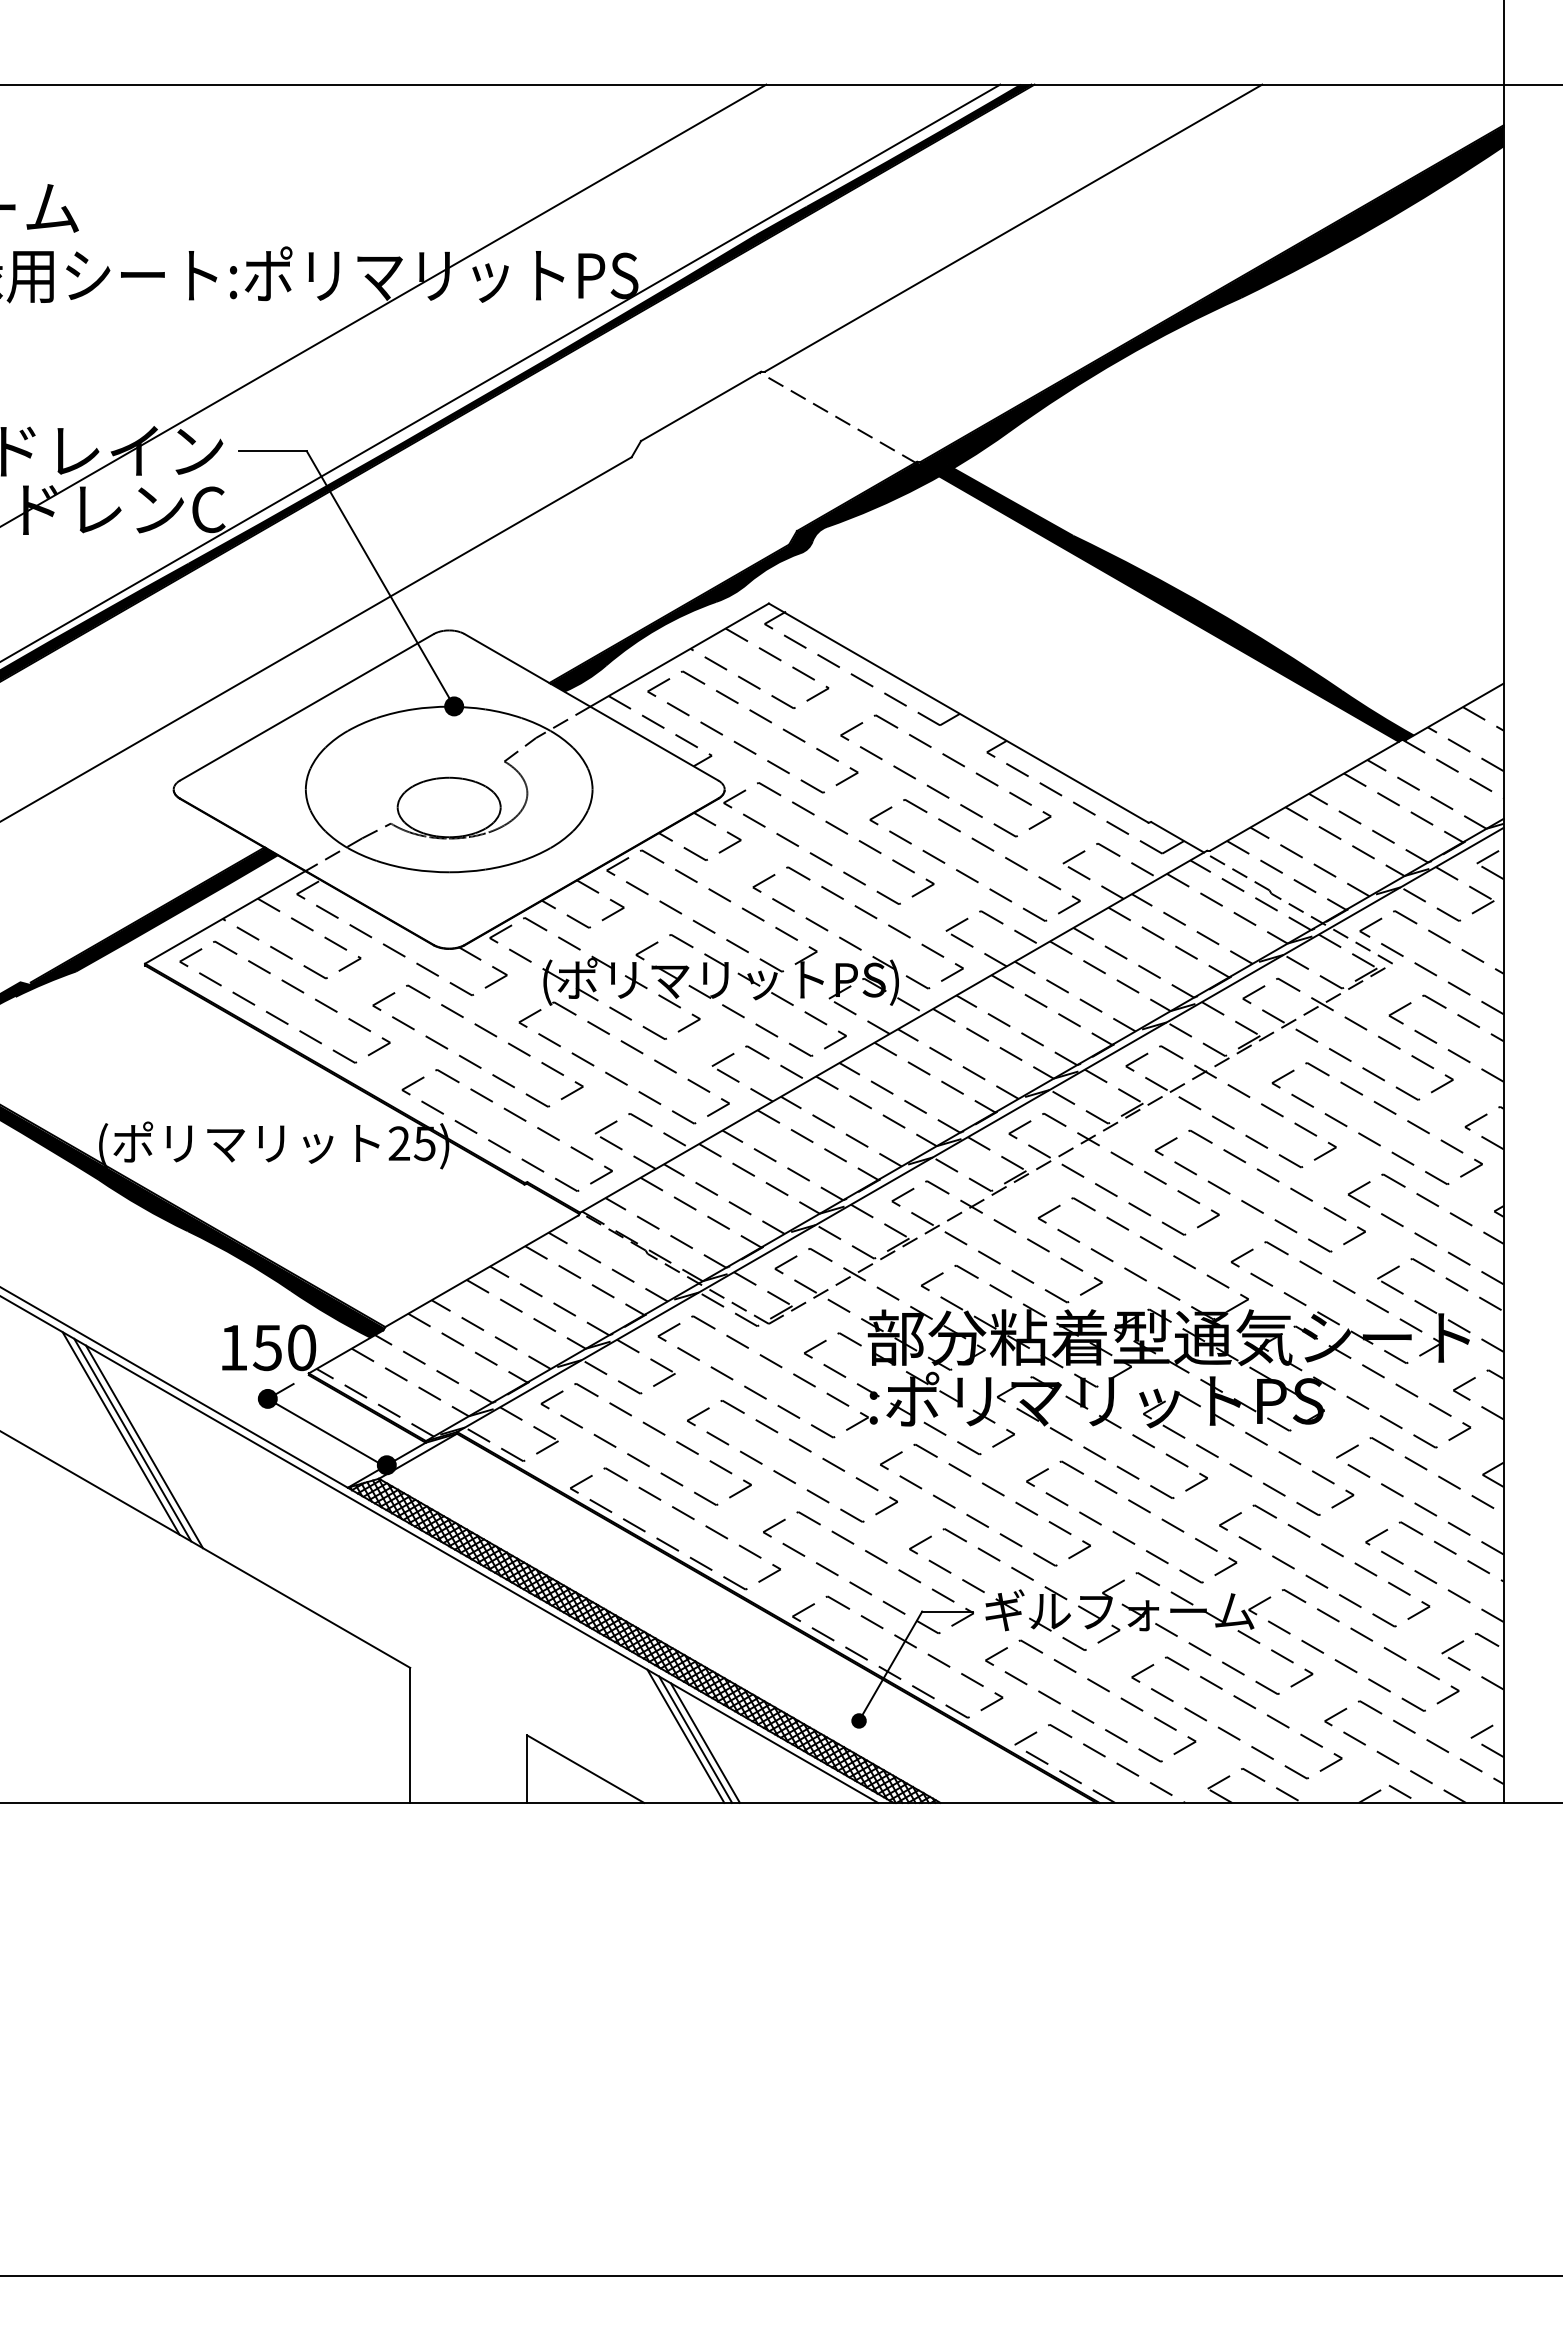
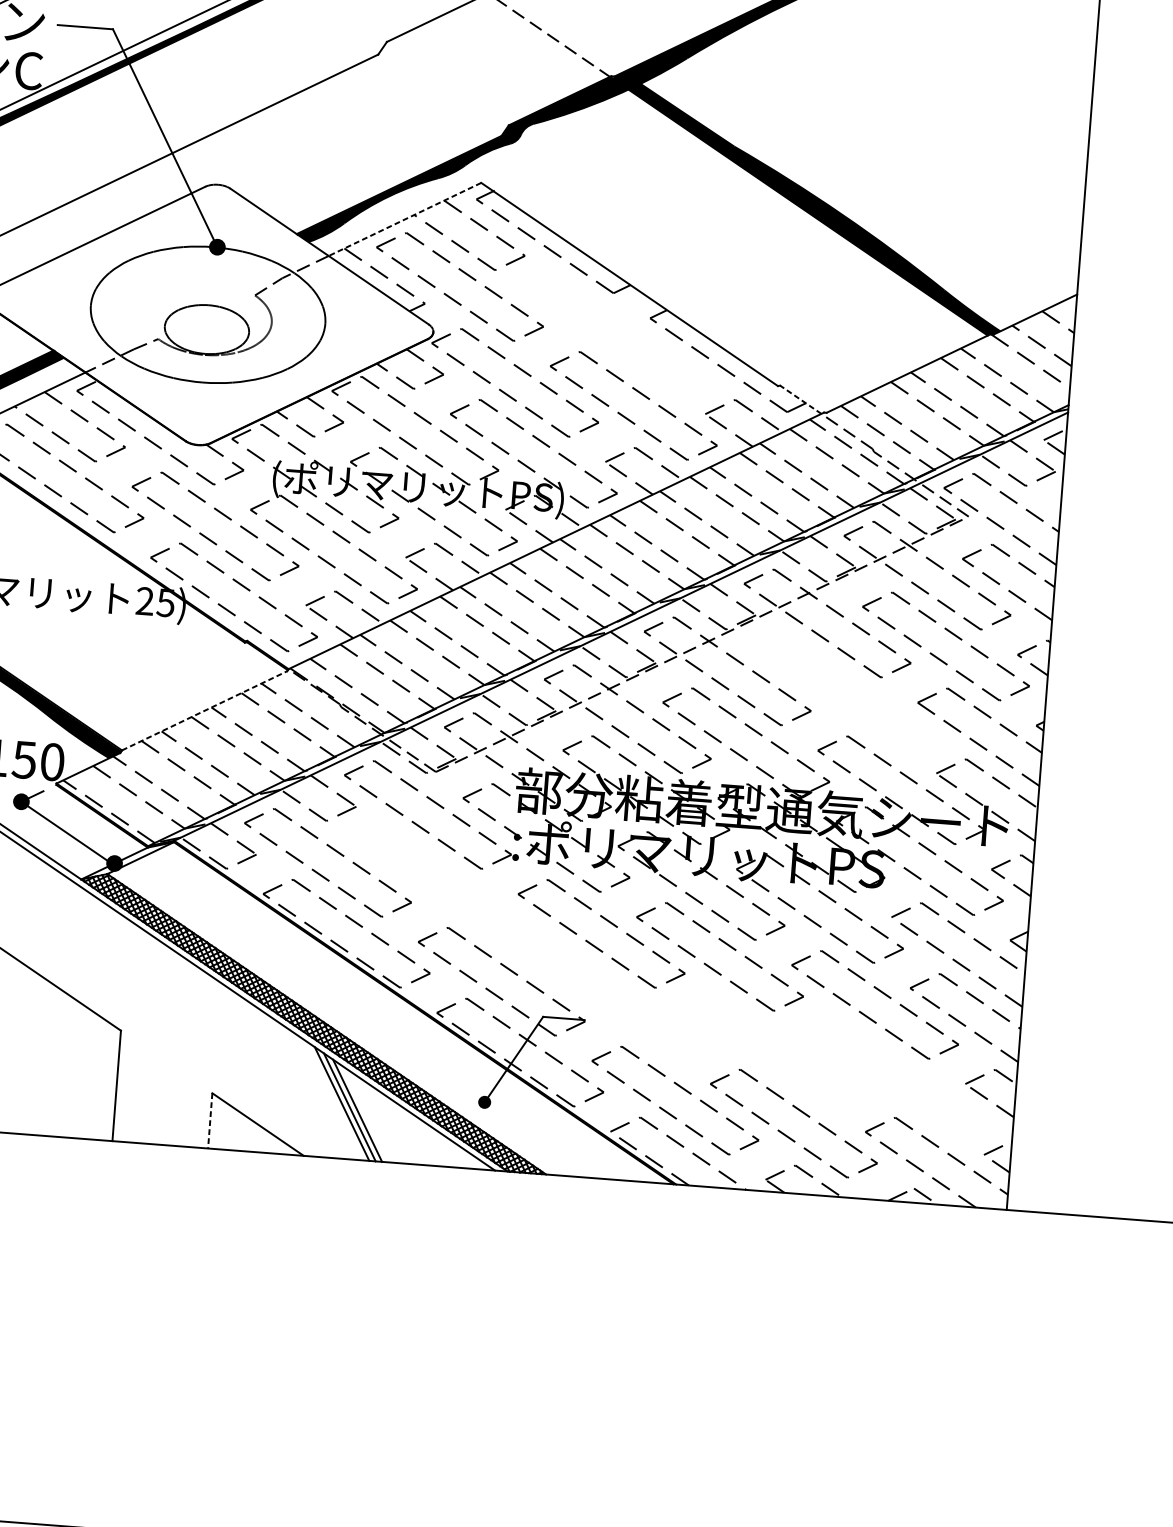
line: (679, 655) -> (404, 219), solid -> dashed
part: (953, 761) -> (622, 323), removed
line: (1177, 837) -> (800, 399), solid -> dashed
part: (1267, 1176) -> (852, 682), removed
line: (481, 1271) -> (204, 711), solid -> dashed
part: (784, 1475) -> (439, 896), removed
part: (1184, 1612) -> (757, 1034), removed
line: (527, 1769) -> (210, 1121), solid -> dashed

